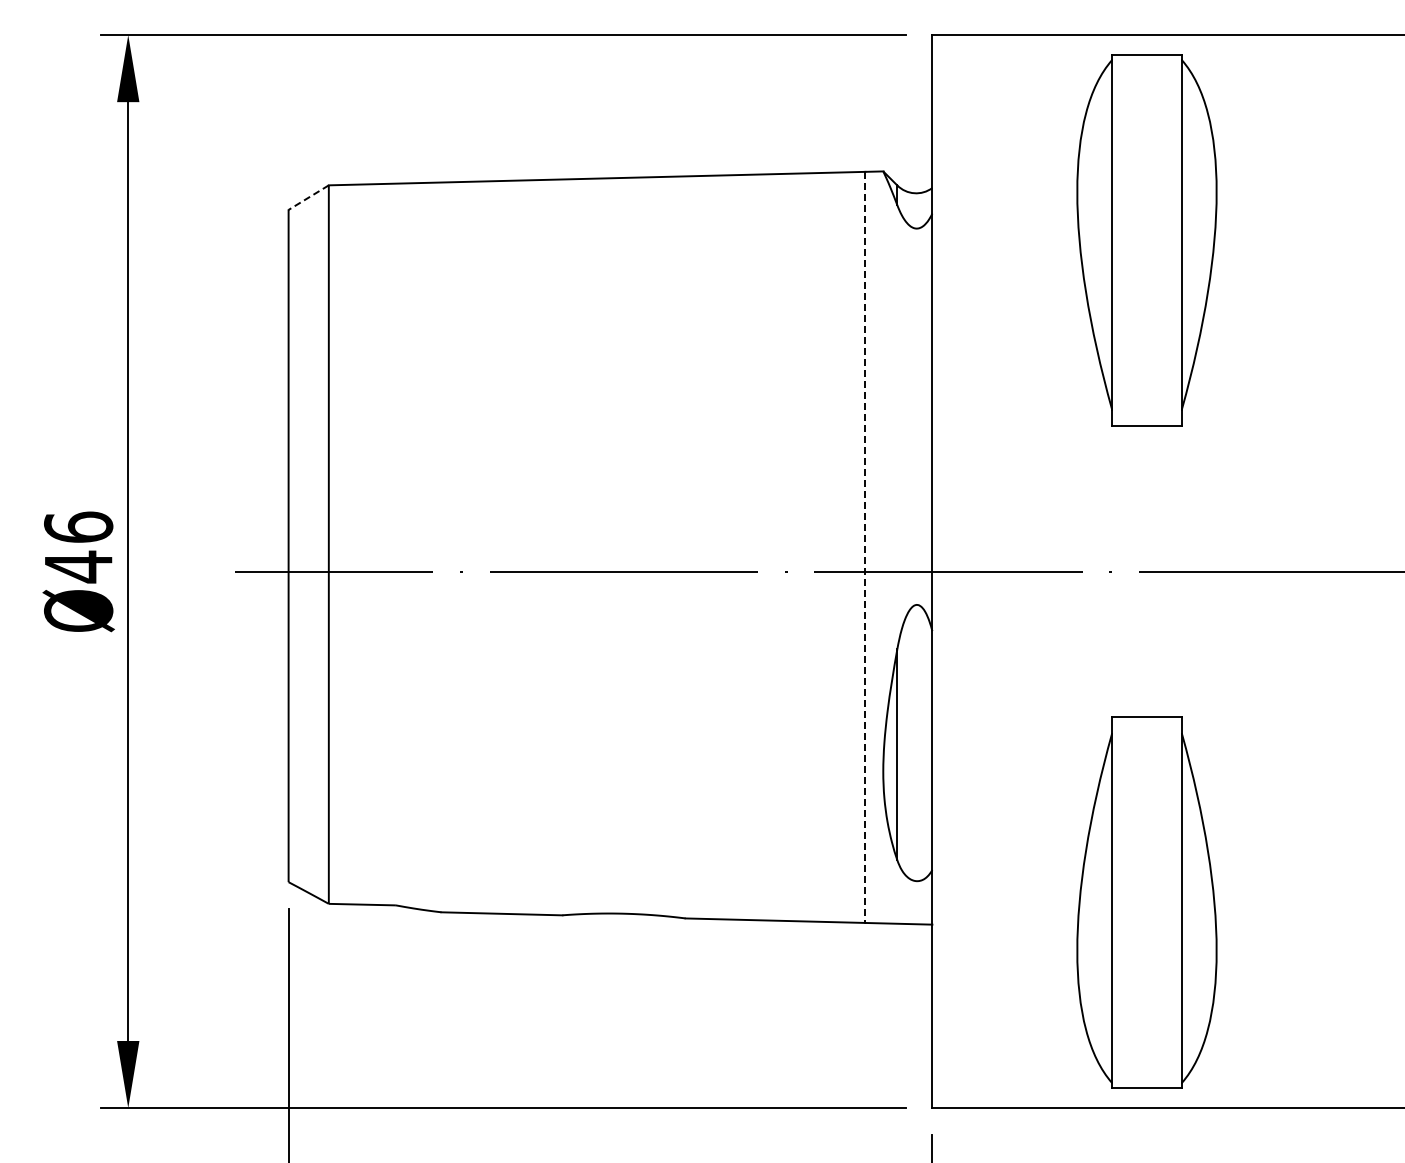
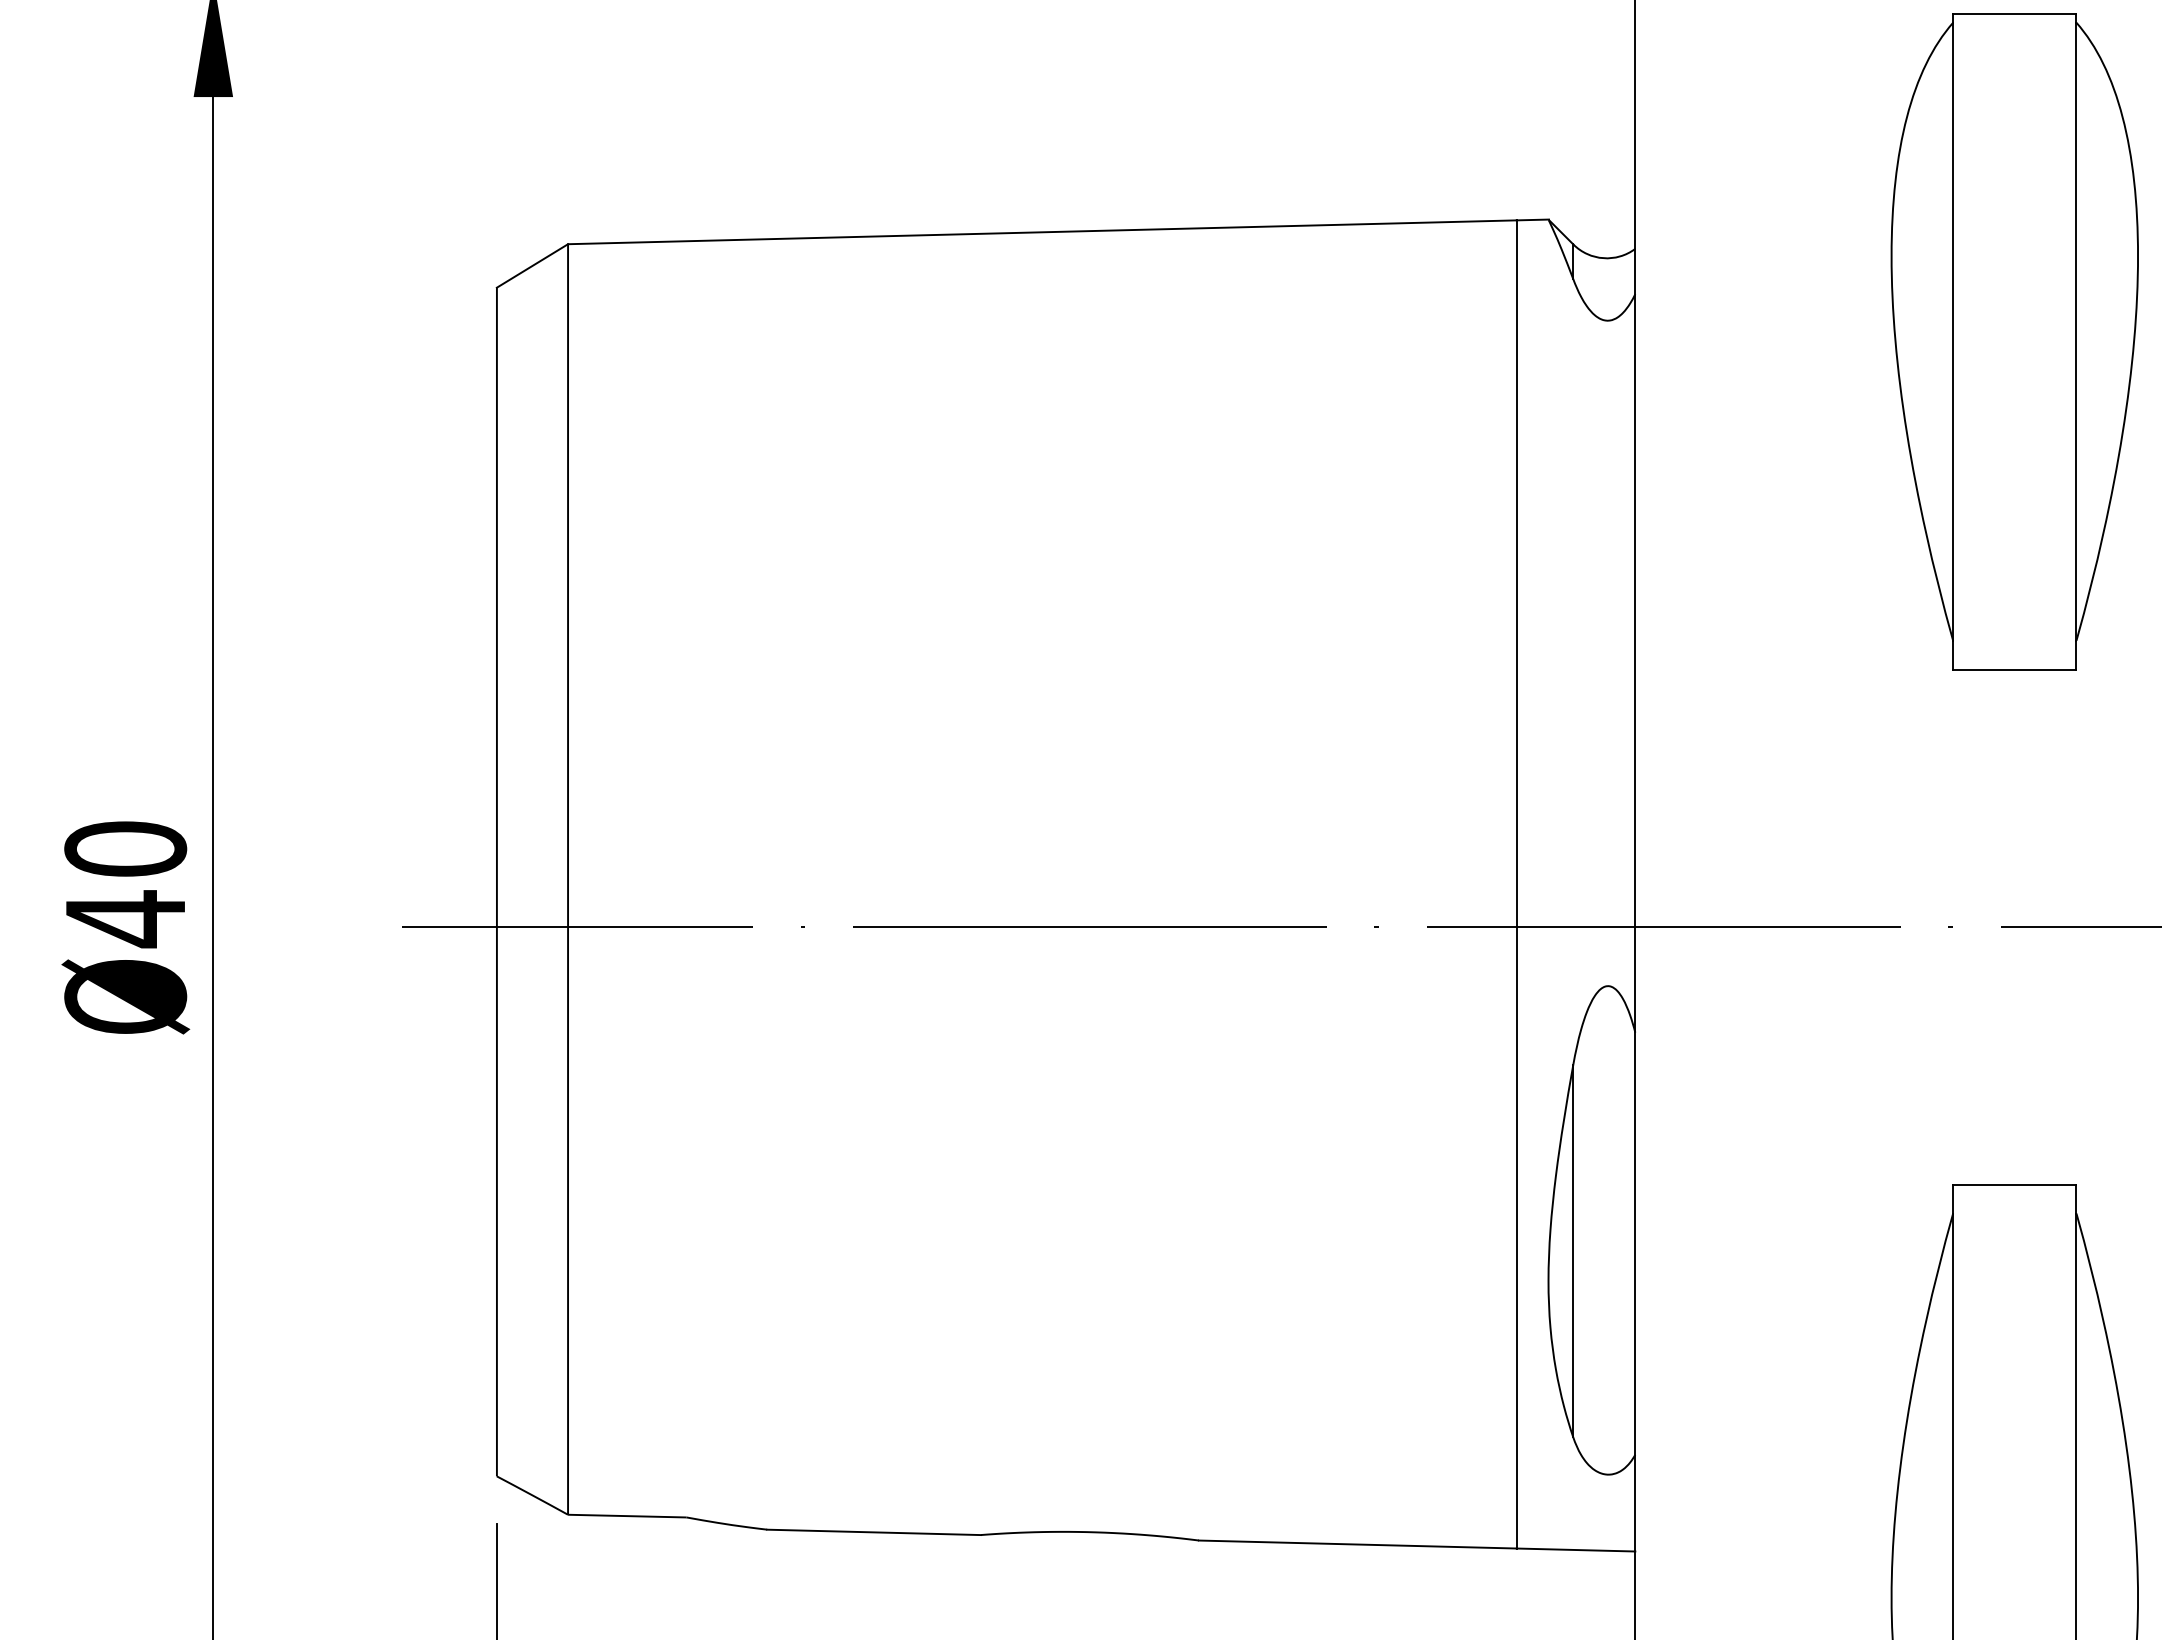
line: (308, 197) -> (532, 265), dashed -> solid
text: (78, 526) -> (125, 847), Ø46 -> Ø40
line: (865, 547) -> (1517, 884), dashed -> solid

